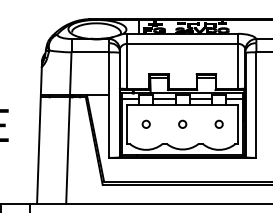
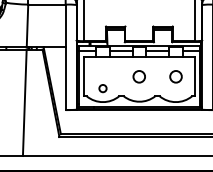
circle: (145, 123) -> (102, 87), moved
circle: (182, 123) -> (139, 75), size x1.6
circle: (218, 123) -> (175, 75), size x1.6

